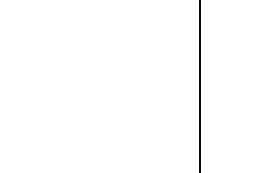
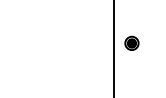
part: (232, 77) -> (131, 42), added

